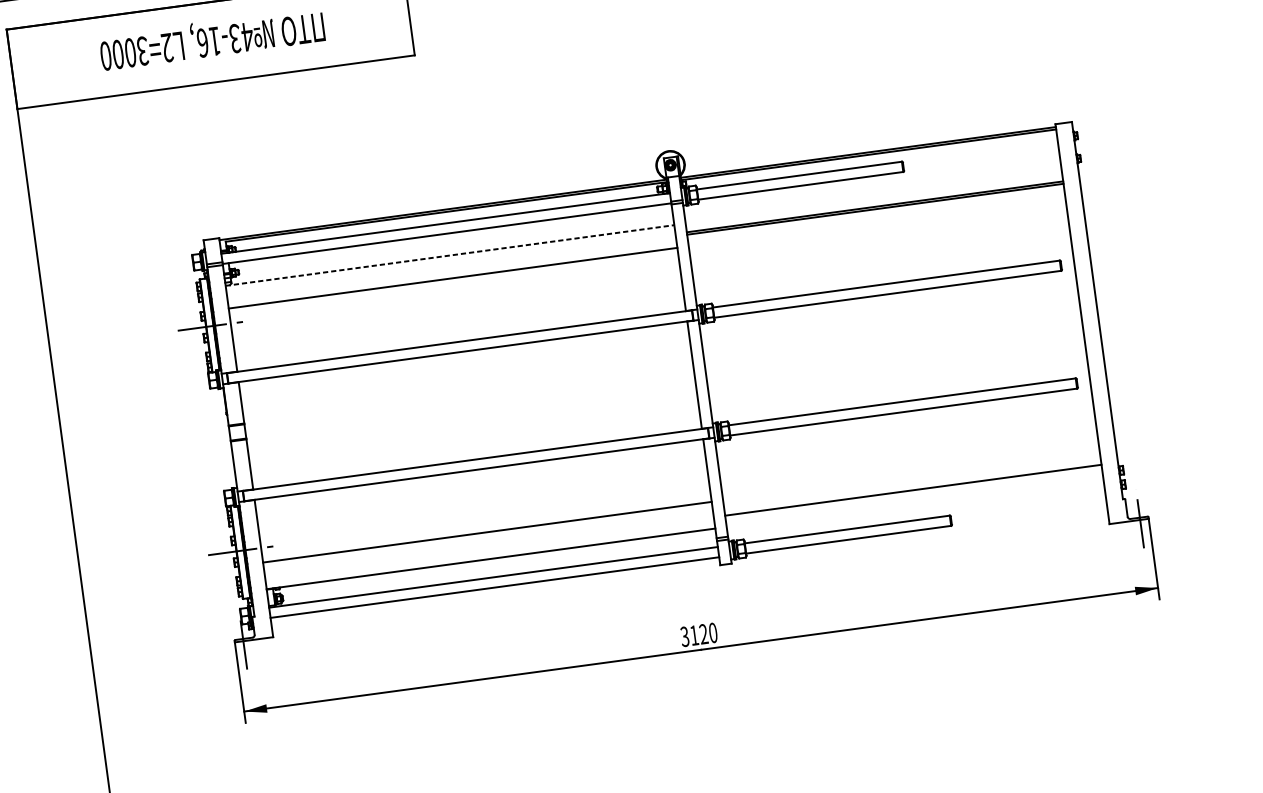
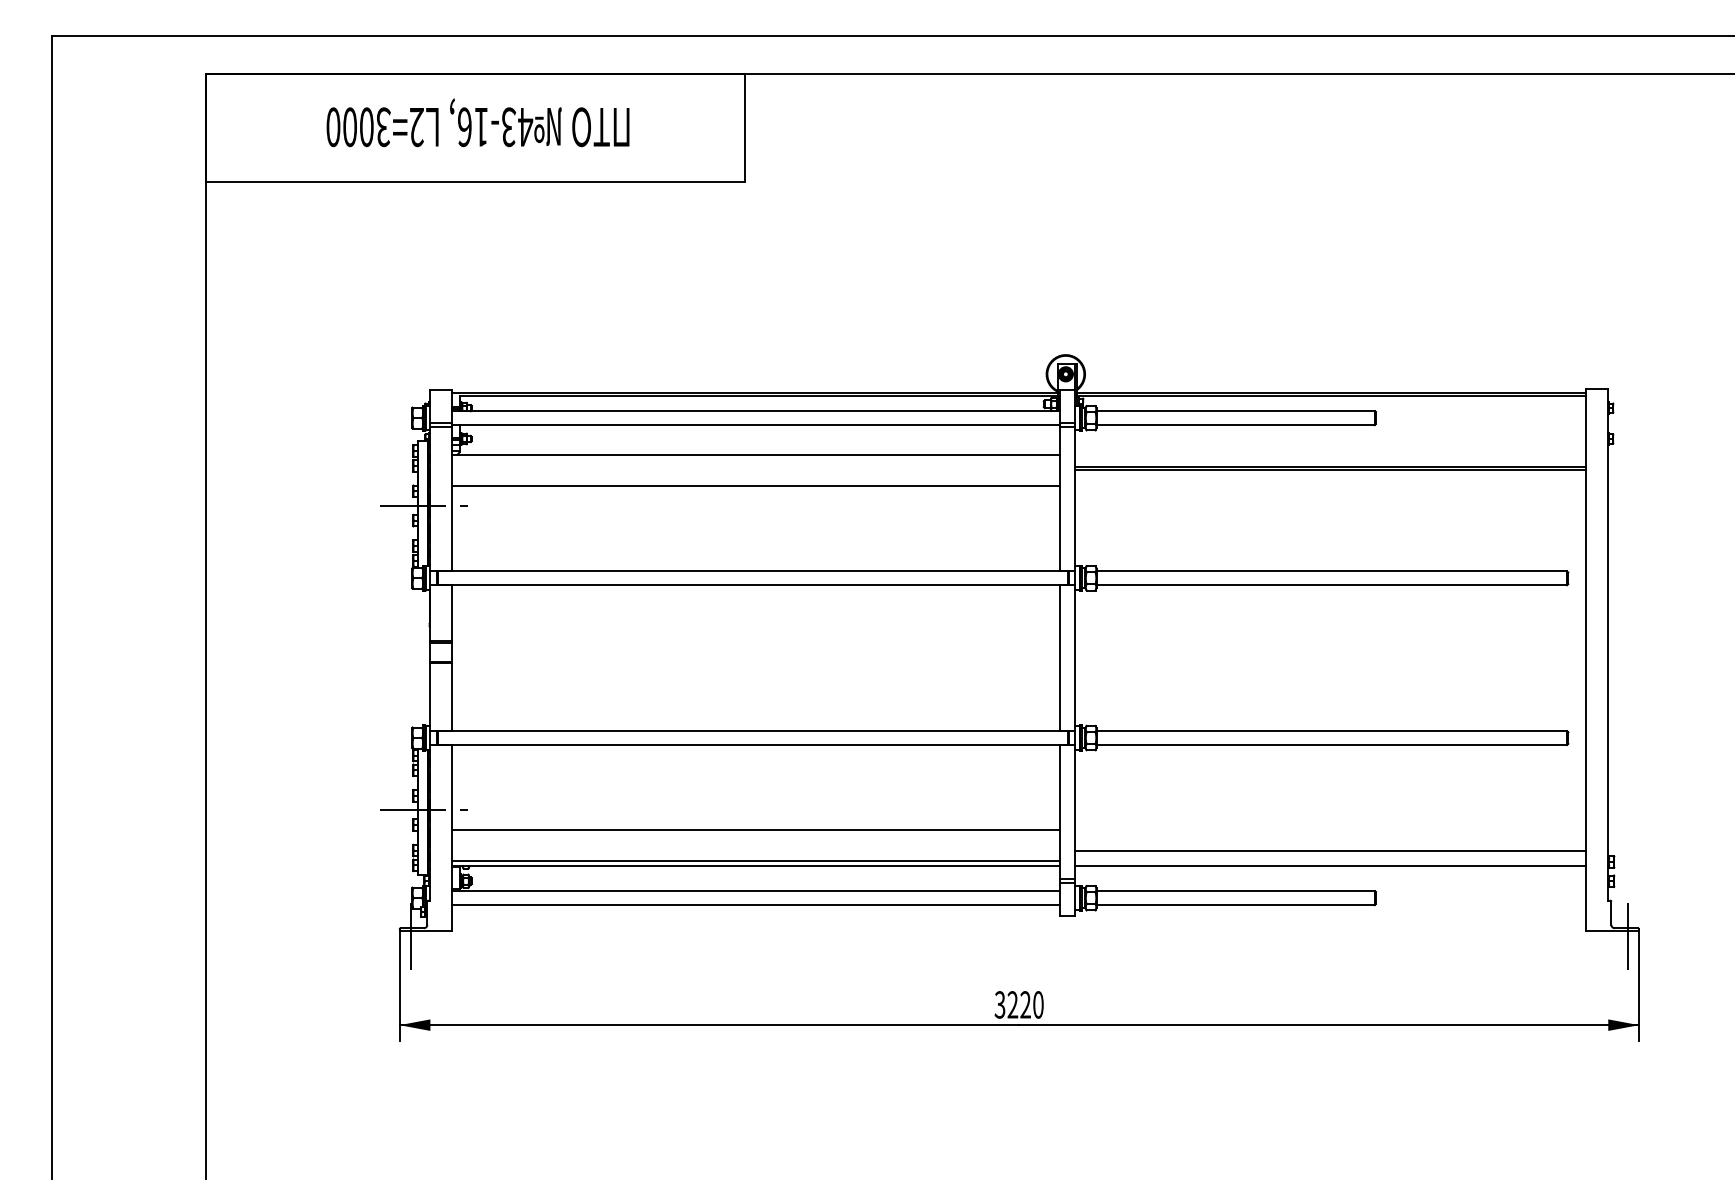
line: (450, 255) -> (756, 454), dashed -> solid
line: (914, 501) -> (1330, 866), added
line: (490, 554) -> (755, 860), added
text: (694, 635) -> (1012, 1004), 3120 -> 3220

